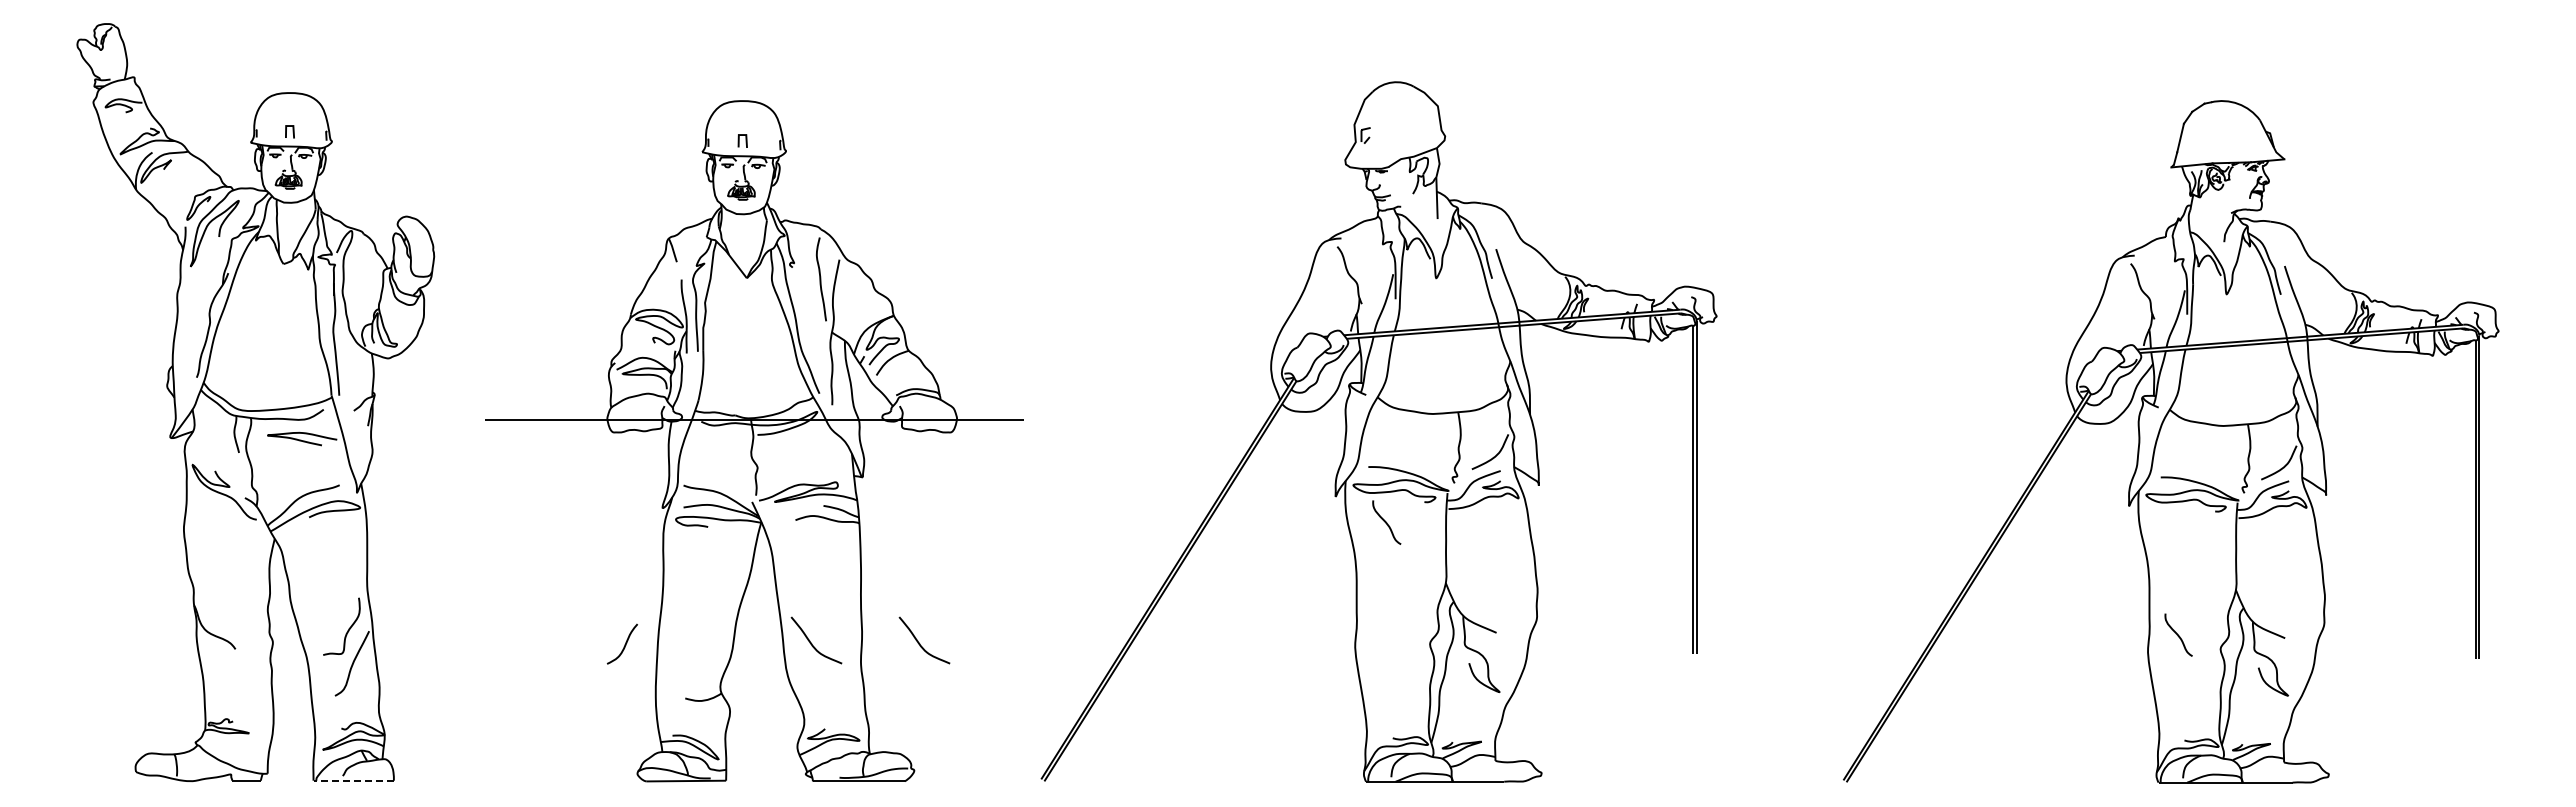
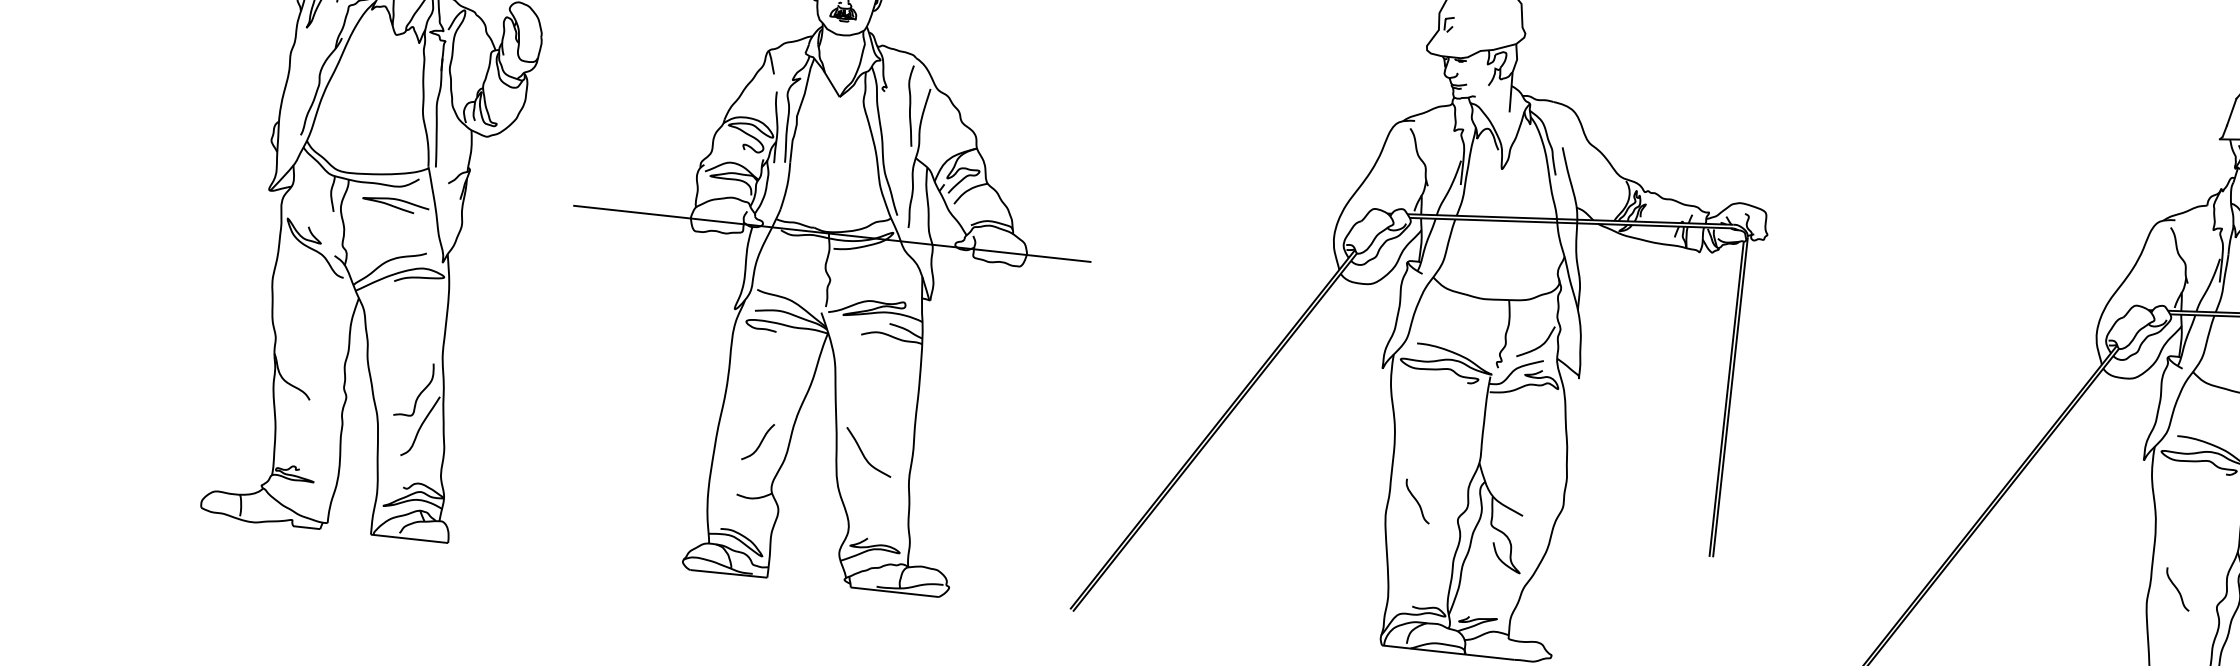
curve: (1386, 522) -> (1417, 501), moved
curve: (920, 643) -> (968, 466), removed
curve: (624, 644) -> (760, 442), moved
line: (353, 780) -> (409, 538), dashed -> solid

